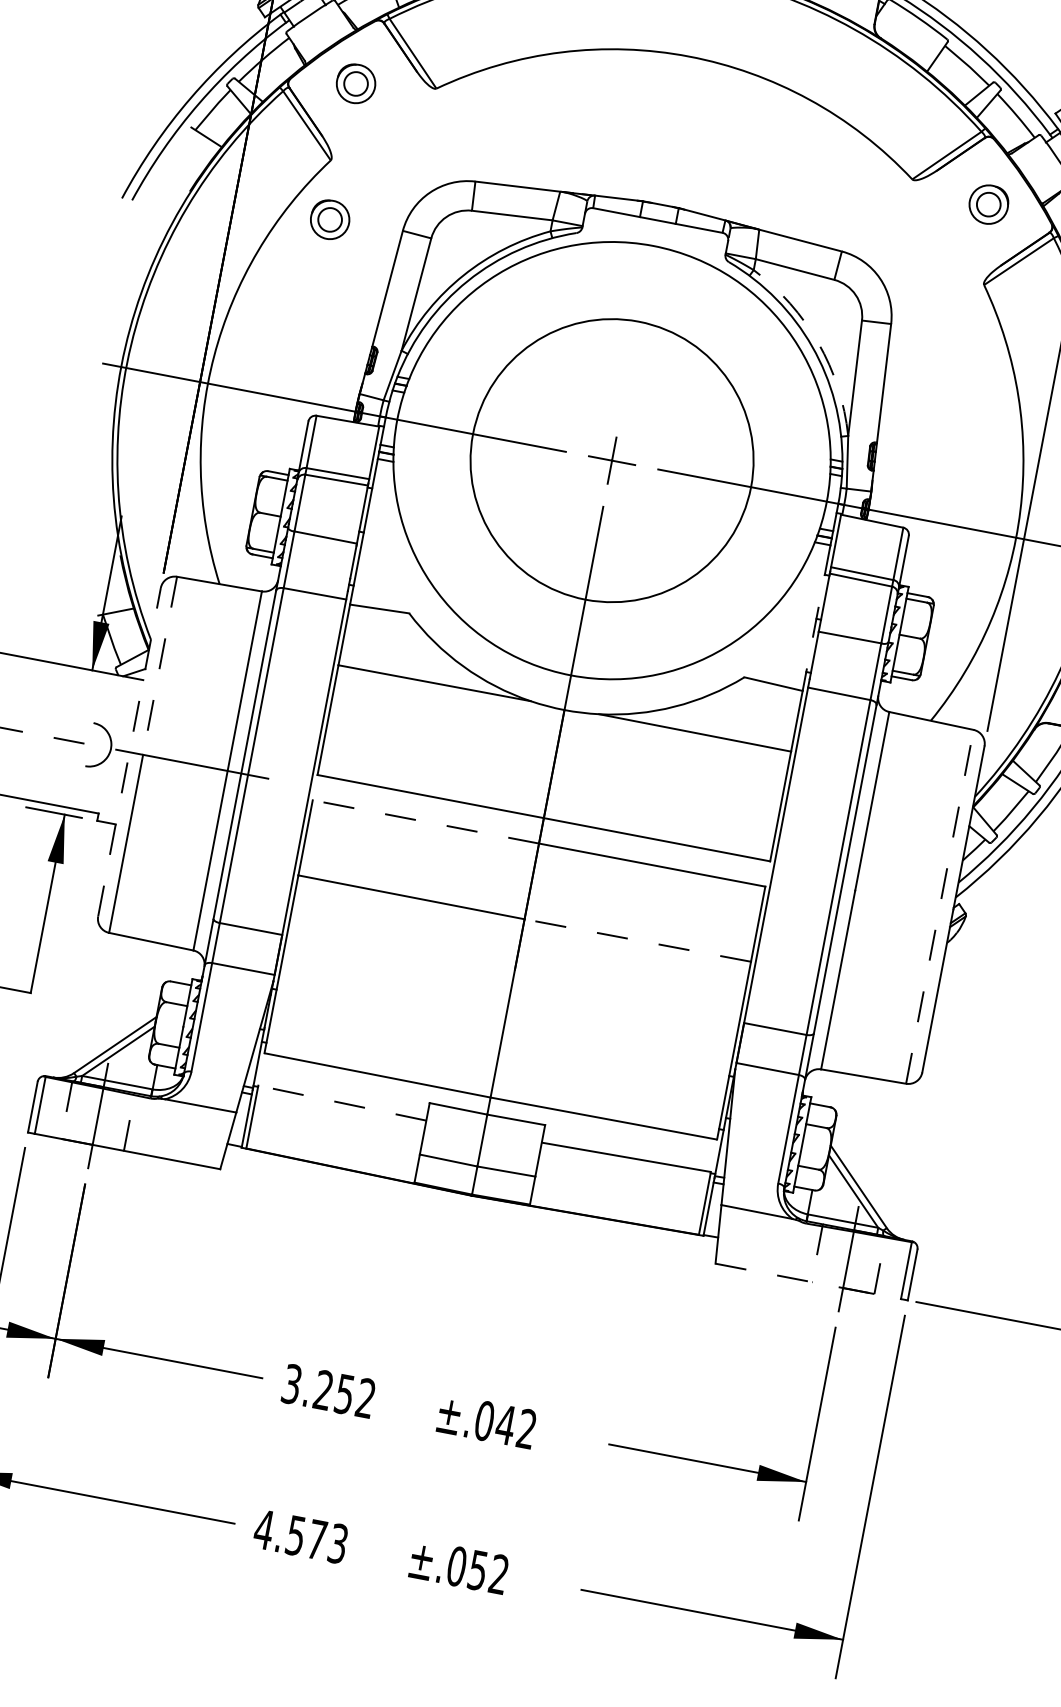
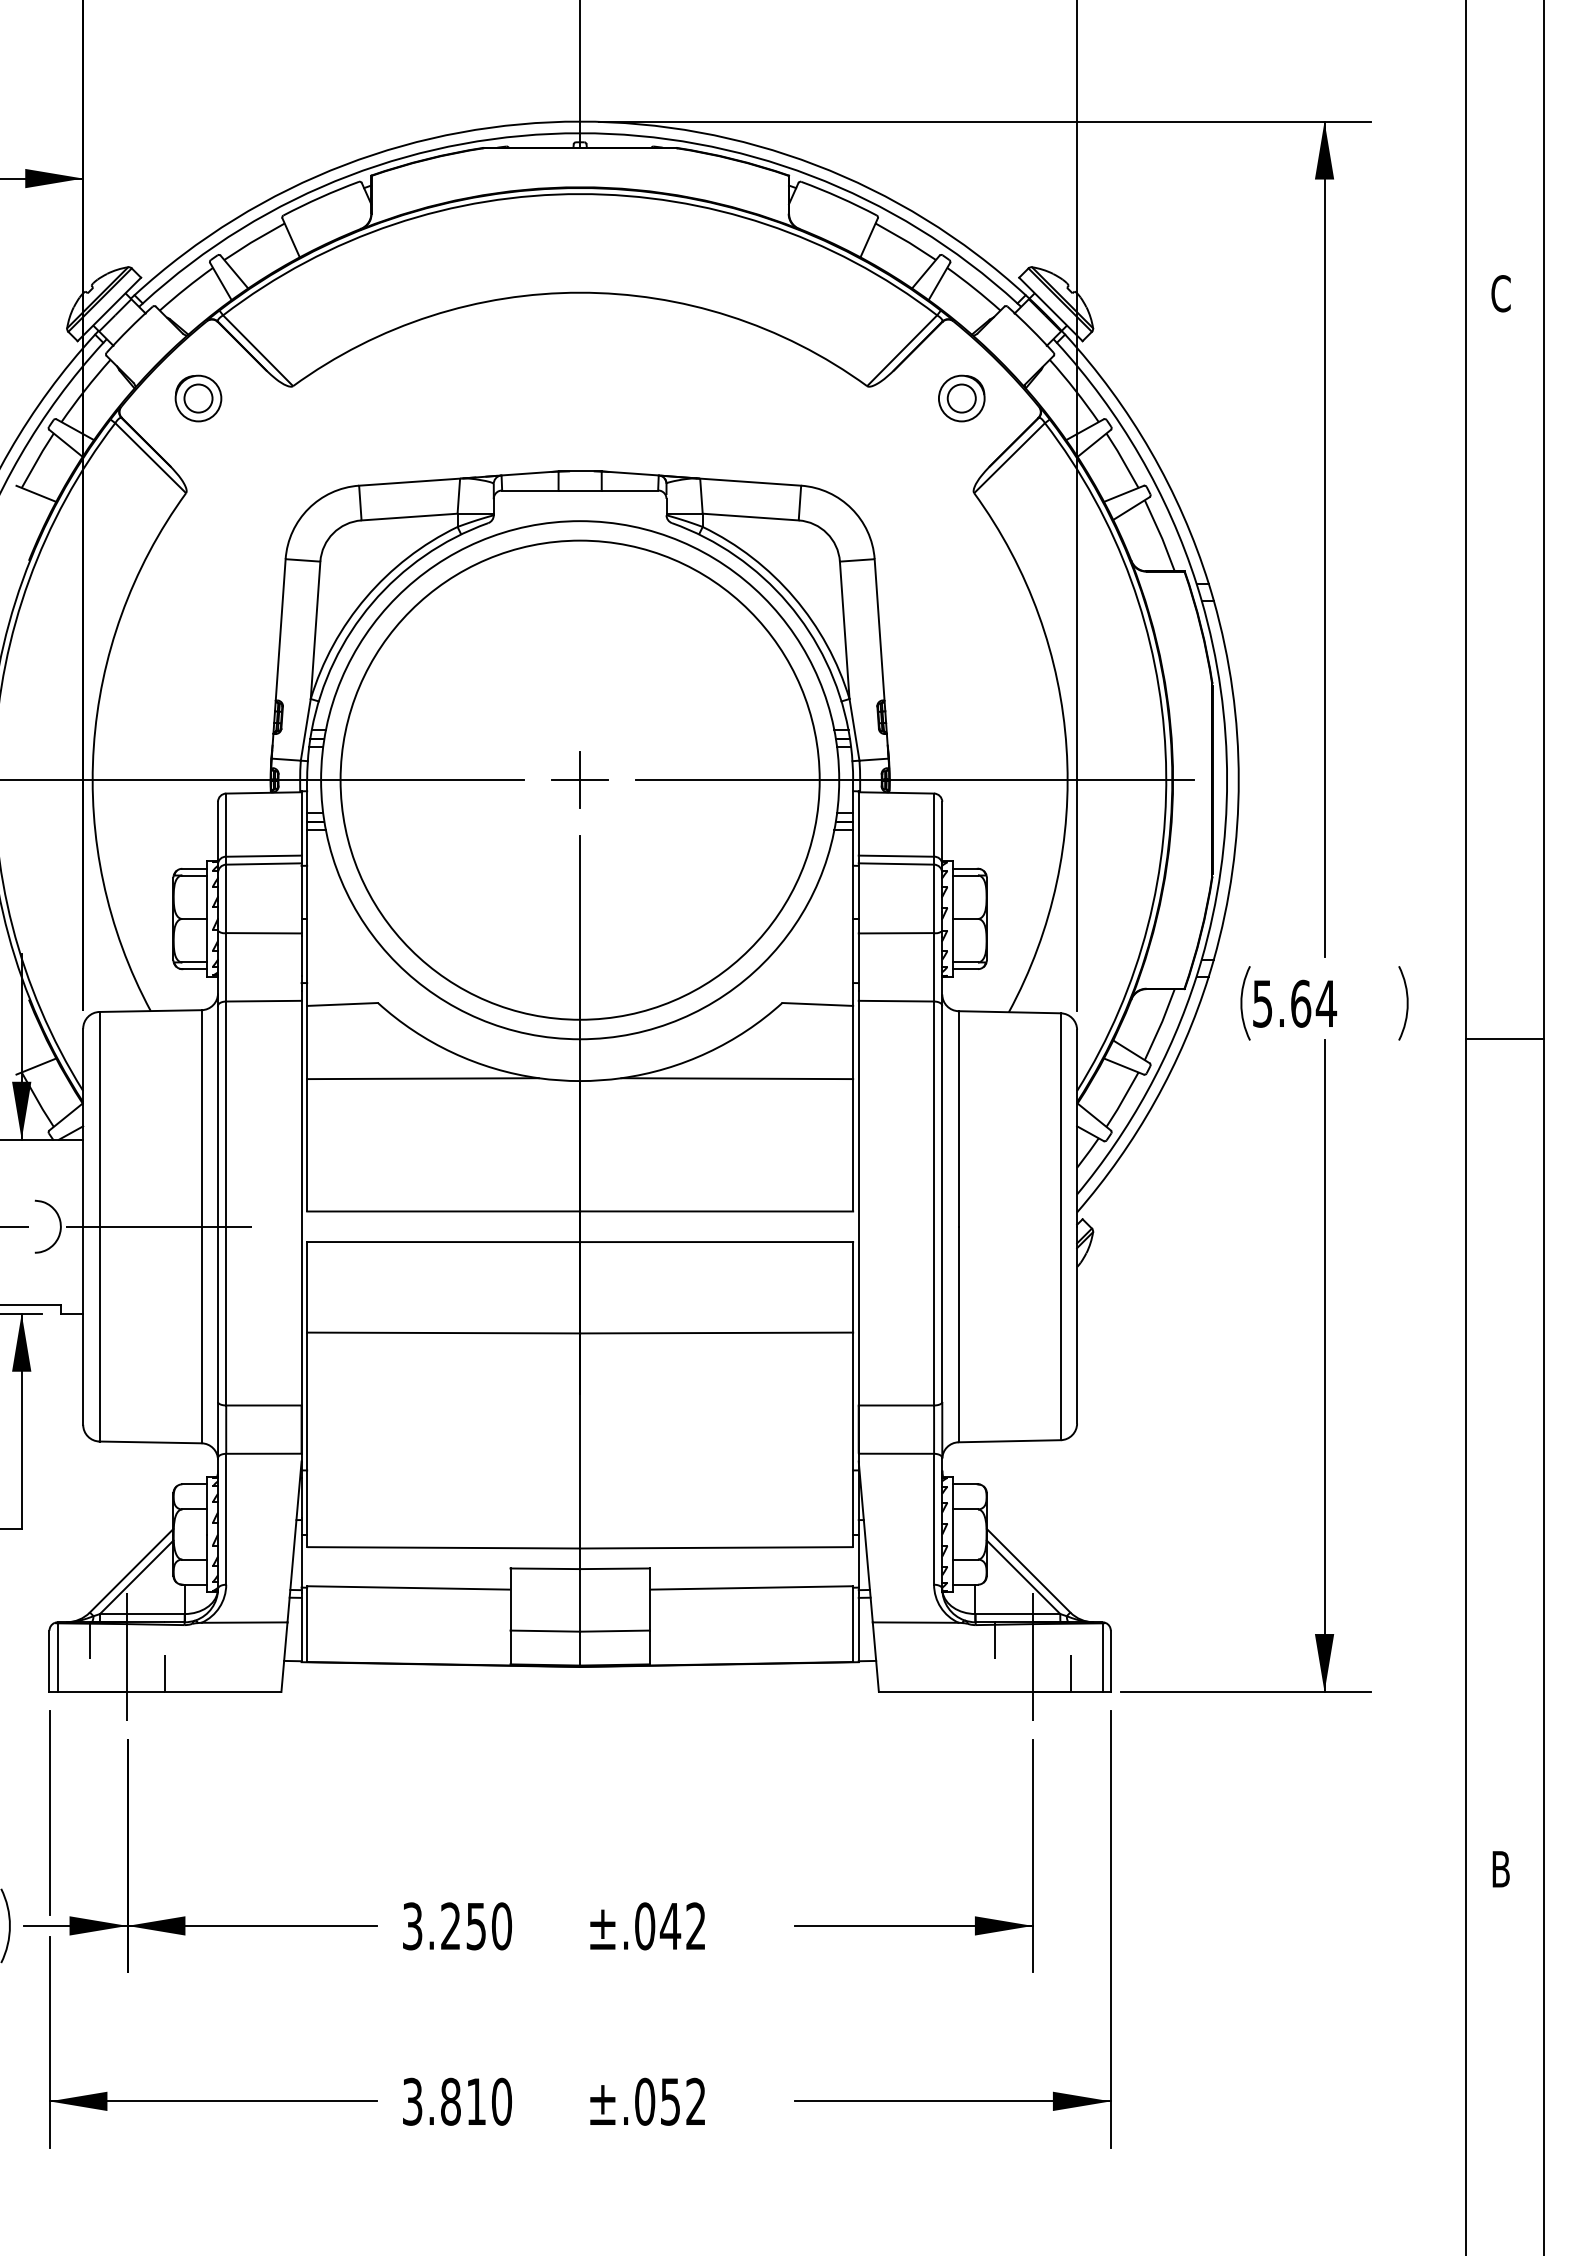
part: (330, 219) -> (198, 562), removed
arc: (818, 343) -> (794, 597), dashed -> solid
circle: (611, 459) -> (579, 779), size x1.43
line: (816, 618) -> (853, 918), dashed -> solid
line: (159, 665) -> (99, 1119), dashed -> solid
line: (129, 752) -> (83, 1226), dashed -> solid
line: (425, 822) -> (443, 1242), dashed -> solid
line: (939, 906) -> (1060, 1226), dashed -> solid
line: (637, 940) -> (716, 1333), dashed -> solid
line: (342, 1102) -> (409, 1587), dashed -> solid
line: (808, 1280) -> (990, 1691), dashed -> solid
text: (366, 1398) -> (502, 1926), 3.252 -> 3.250
text: (300, 1536) -> (456, 2101), 4.573 -> 3.810

